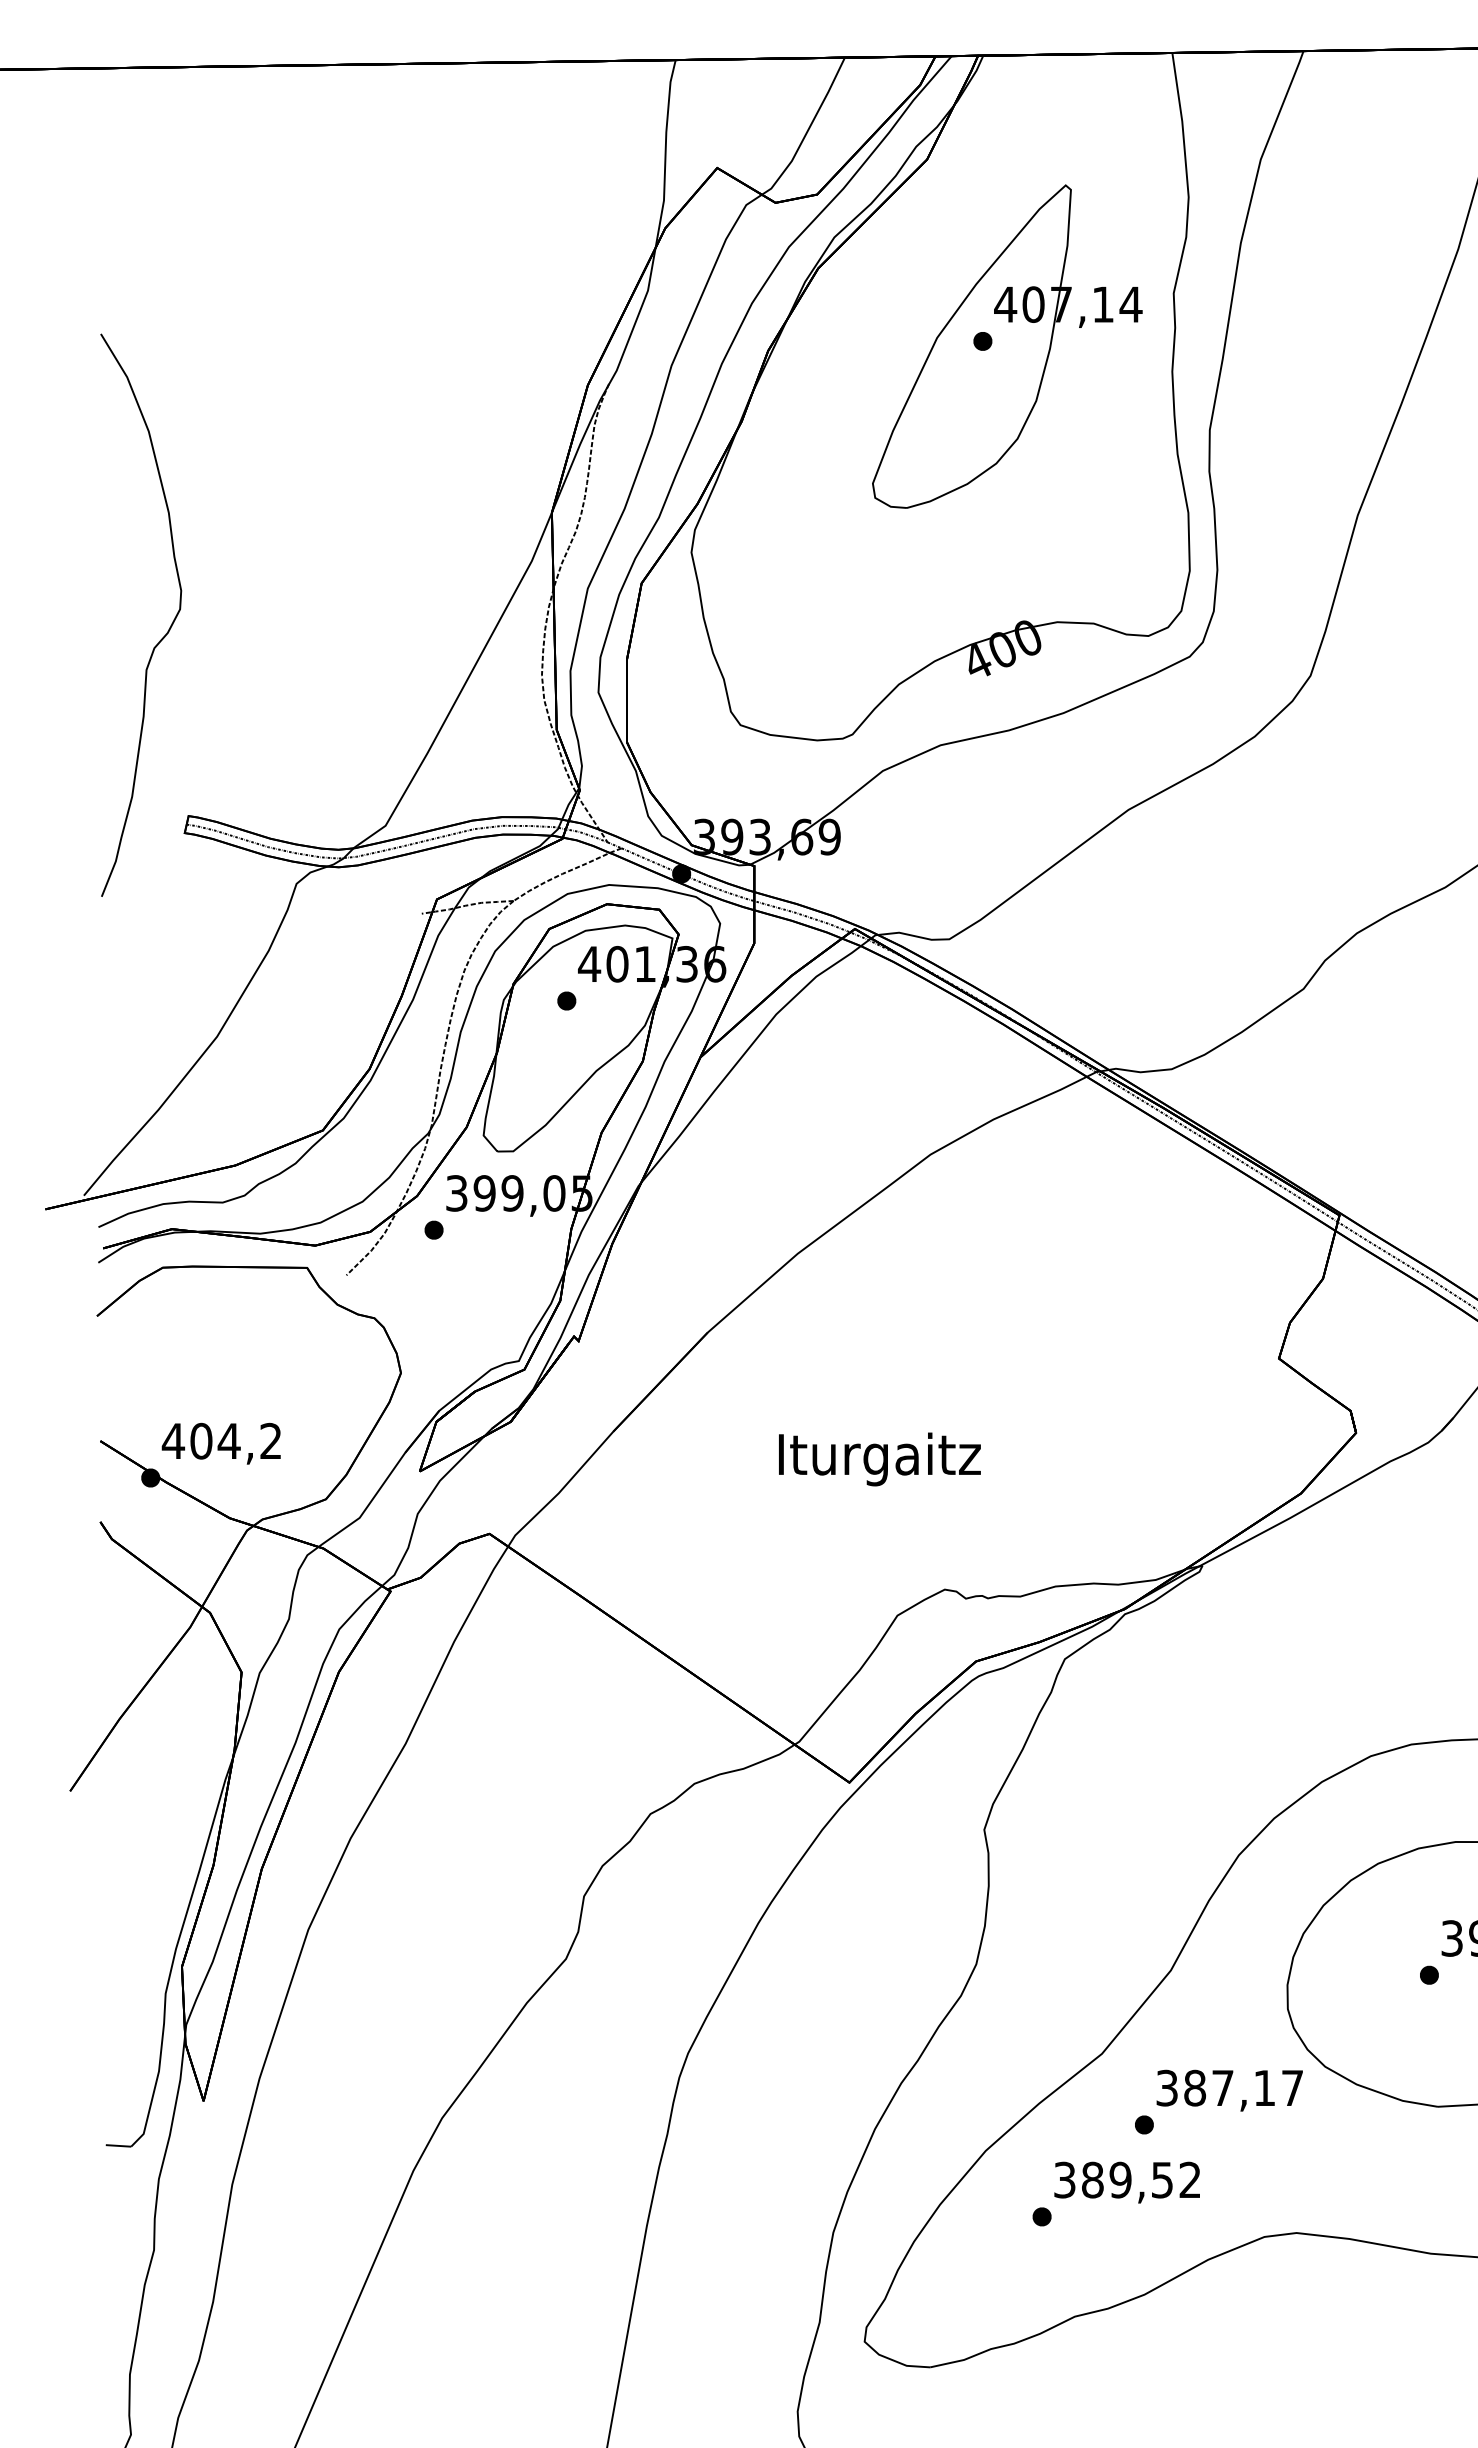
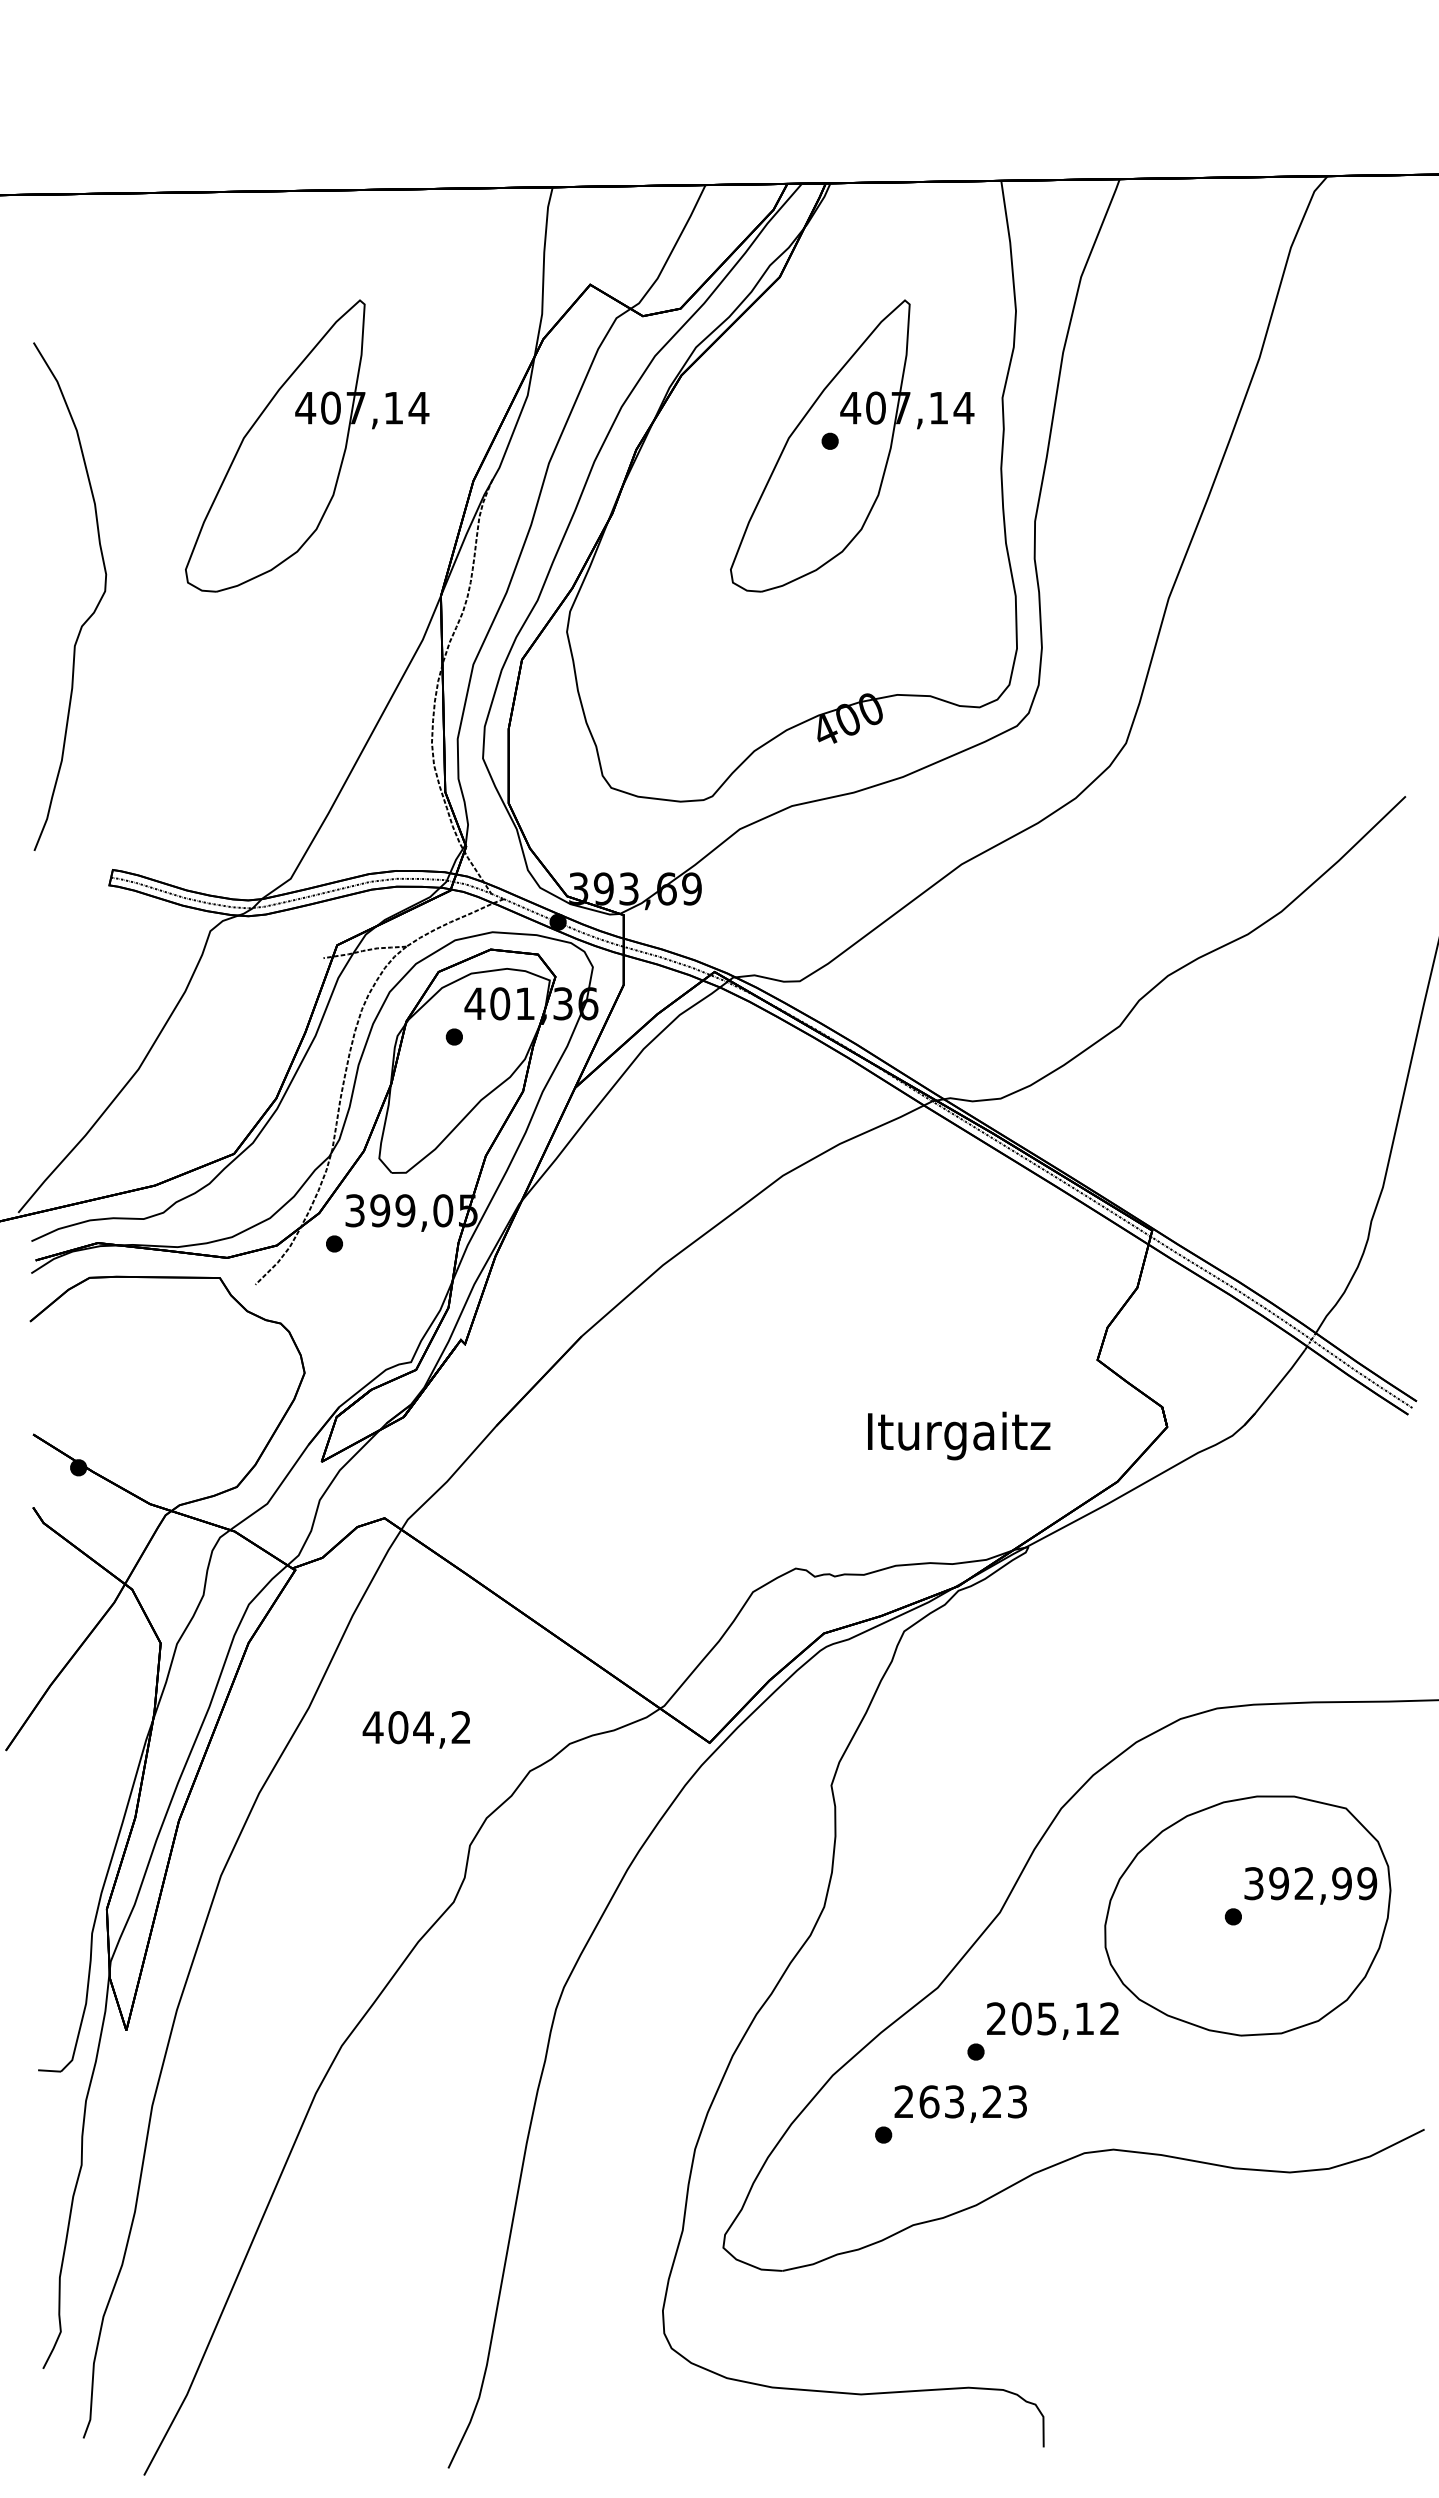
part: (404, 346) -> (307, 445), added
part: (166, 632) -> (92, 612), moved
text: (220, 1443) -> (415, 1729), moved
text: (880, 1458) -> (959, 1435), moved
text: (1230, 2087) -> (1053, 2018), 387,17 -> 205,12
text: (1127, 2179) -> (960, 2101), 389,52 -> 263,23

